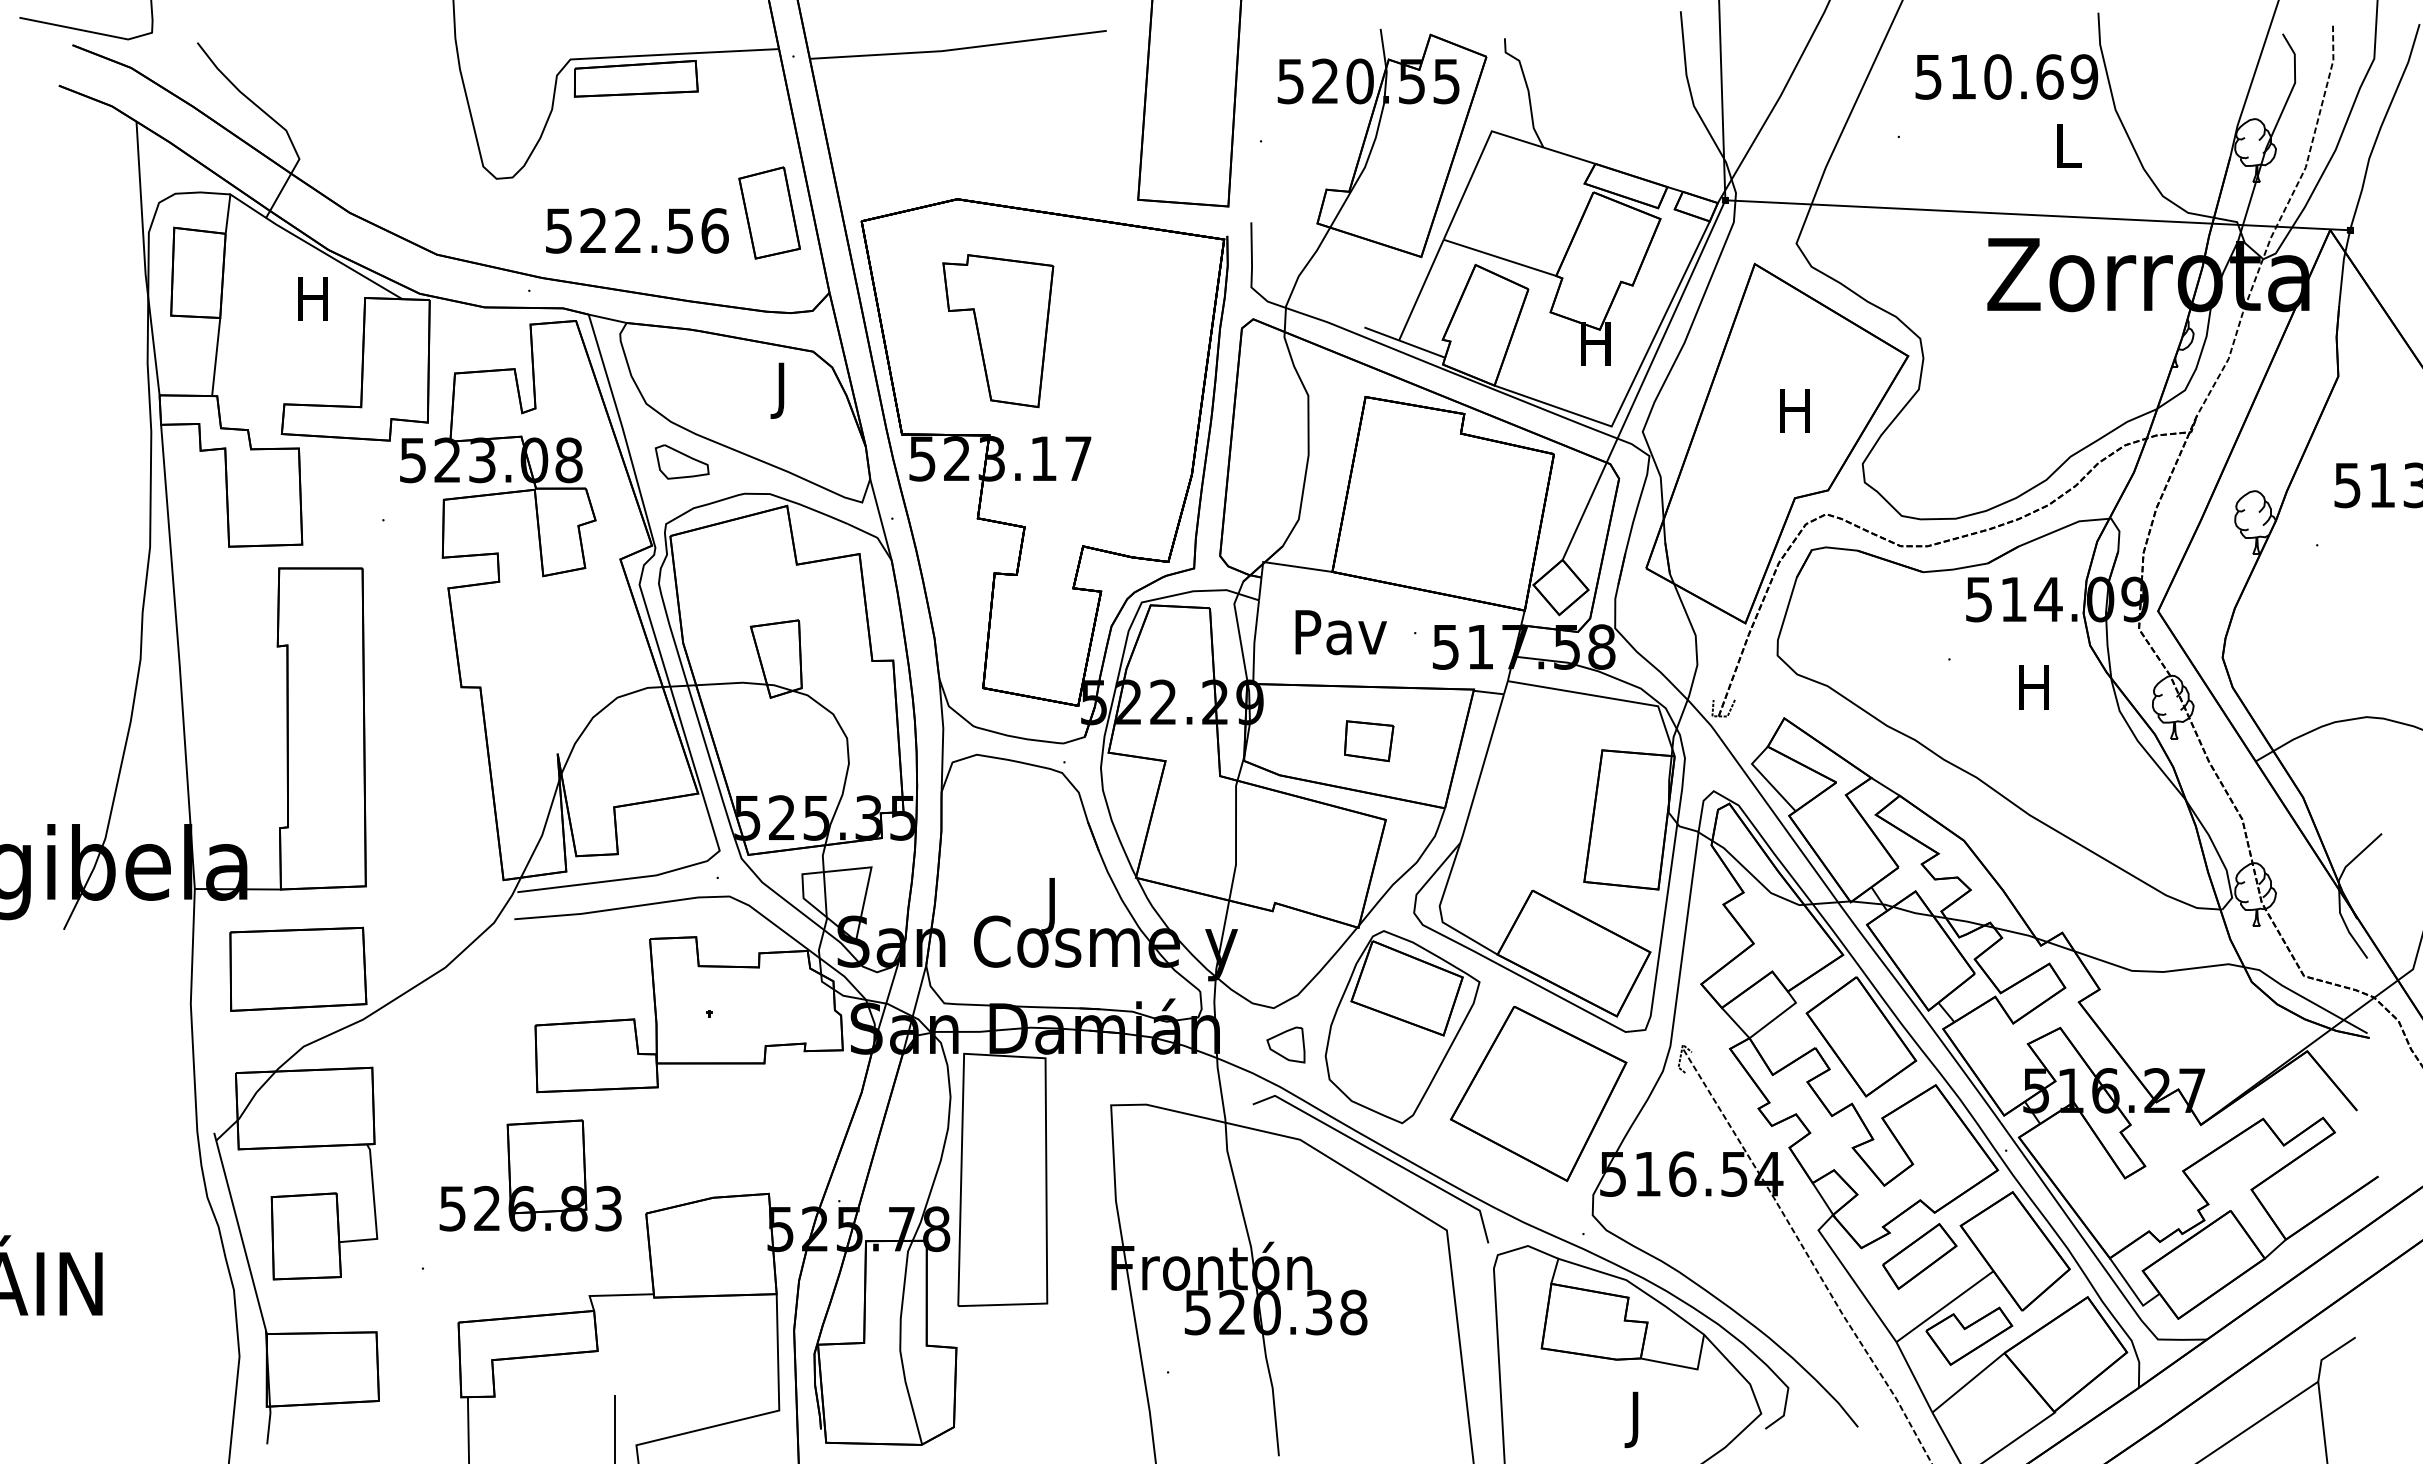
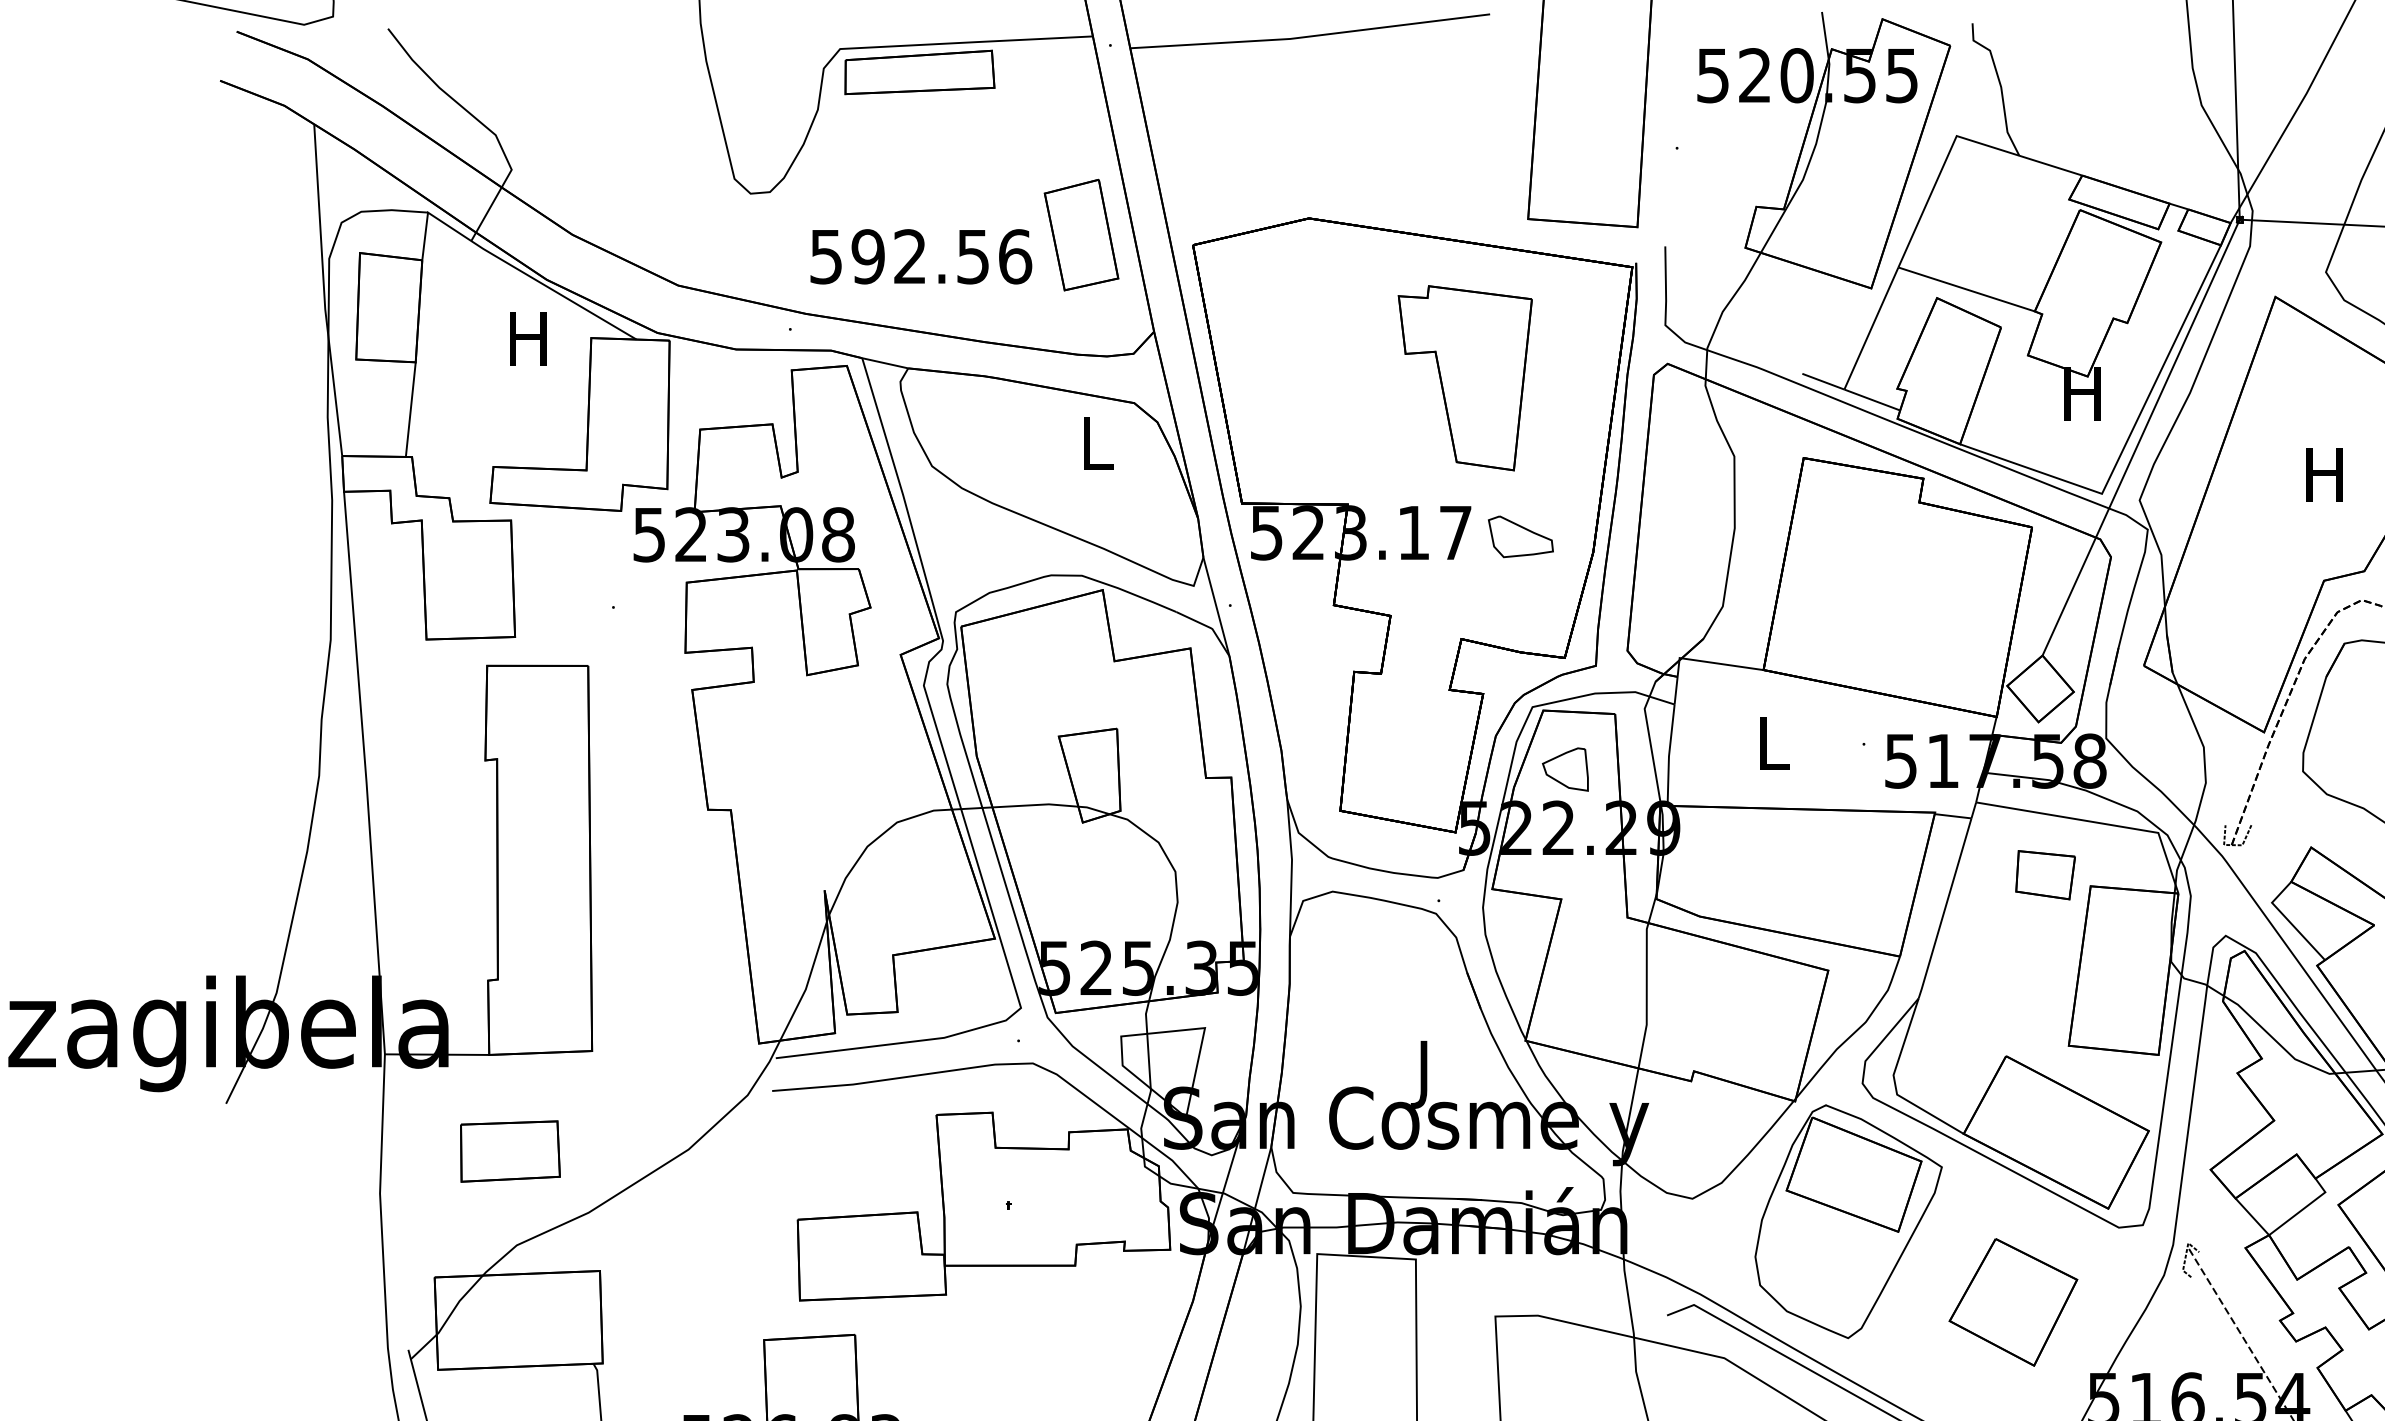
text: (593, 230) -> (868, 256), 522.56 -> 592.56
part: (998, 331) -> (1465, 378), moved
text: (782, 390) -> (1097, 450), J -> L
part: (681, 461) -> (1520, 536), moved
text: (1340, 632) -> (1773, 743), Pav -> L
part: (1369, 741) -> (2046, 875), moved
part: (298, 968) -> (510, 1150), size x0.6
part: (1285, 1044) -> (1564, 768), moved
part: (1538, 1093) -> (2013, 1302), size x0.6

